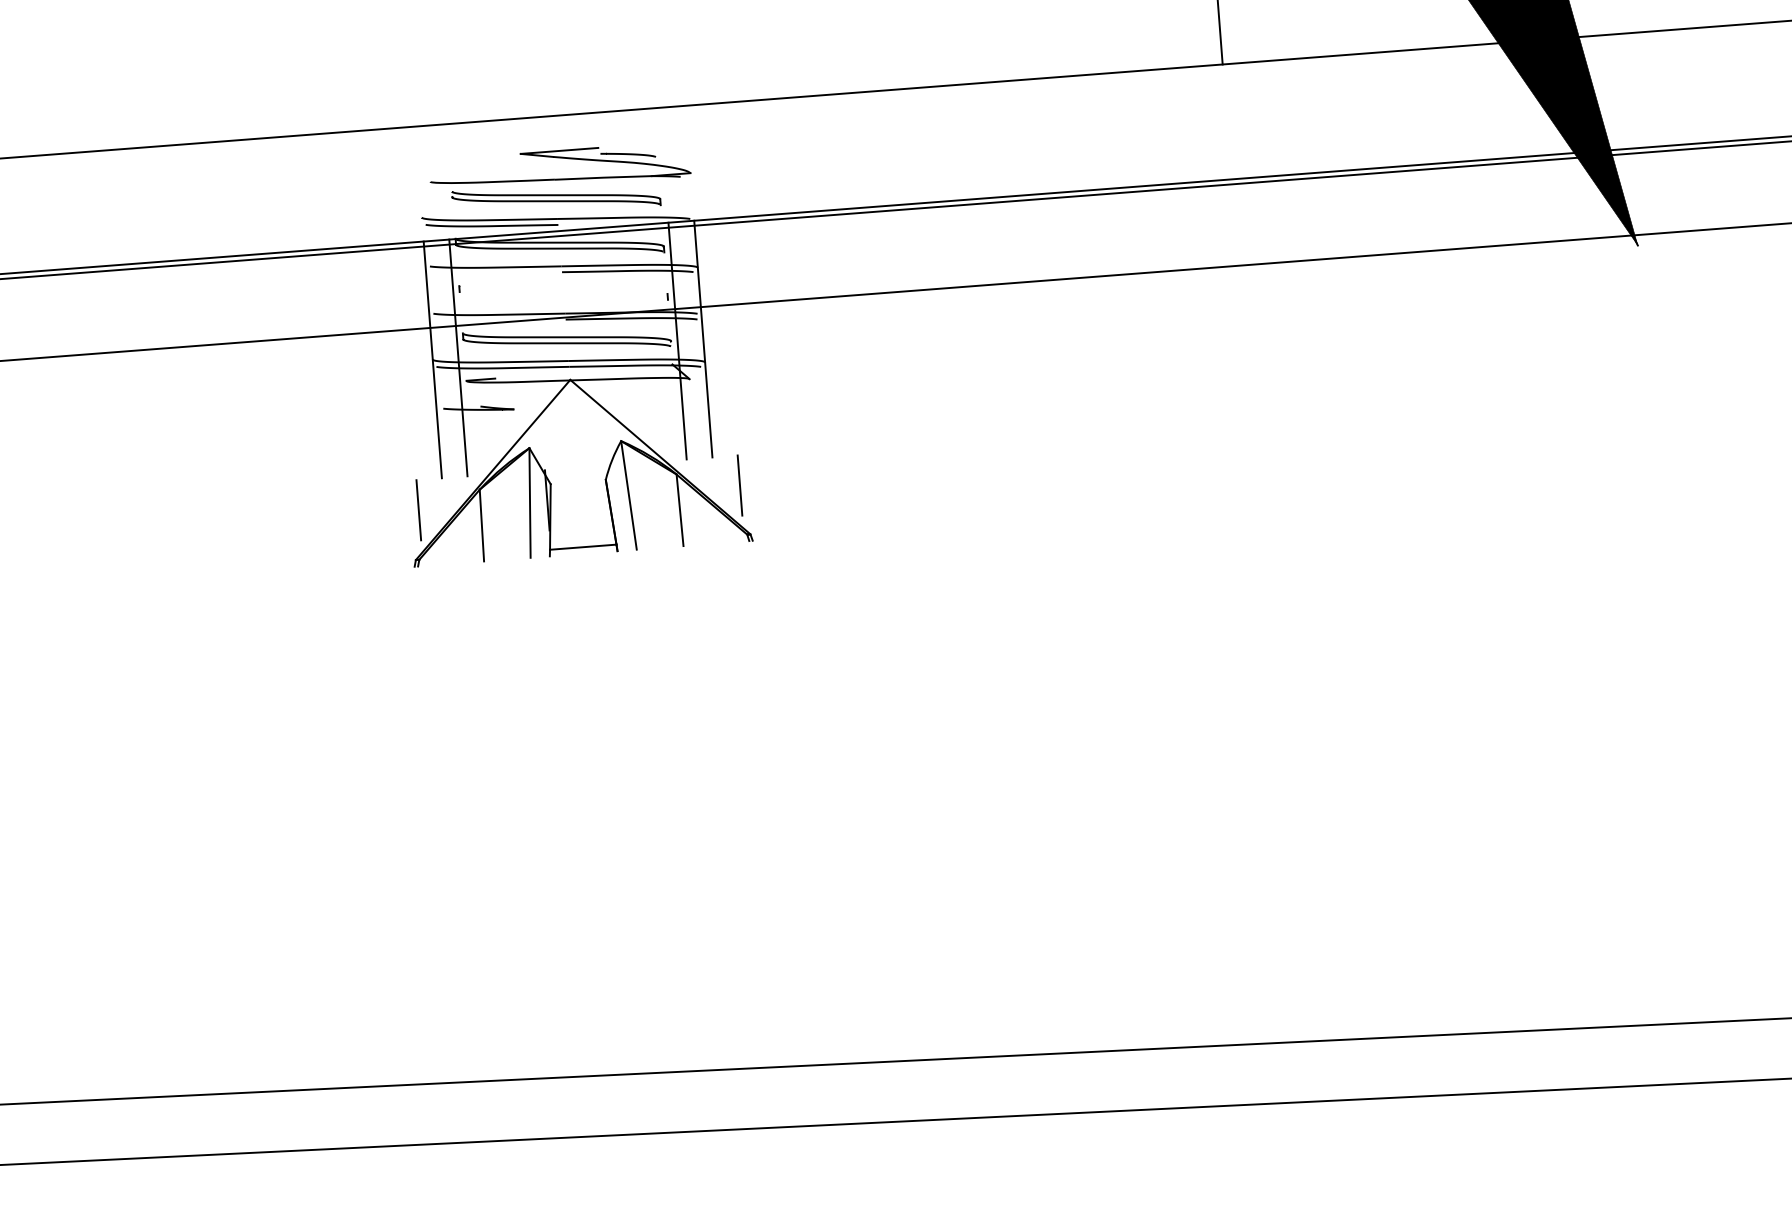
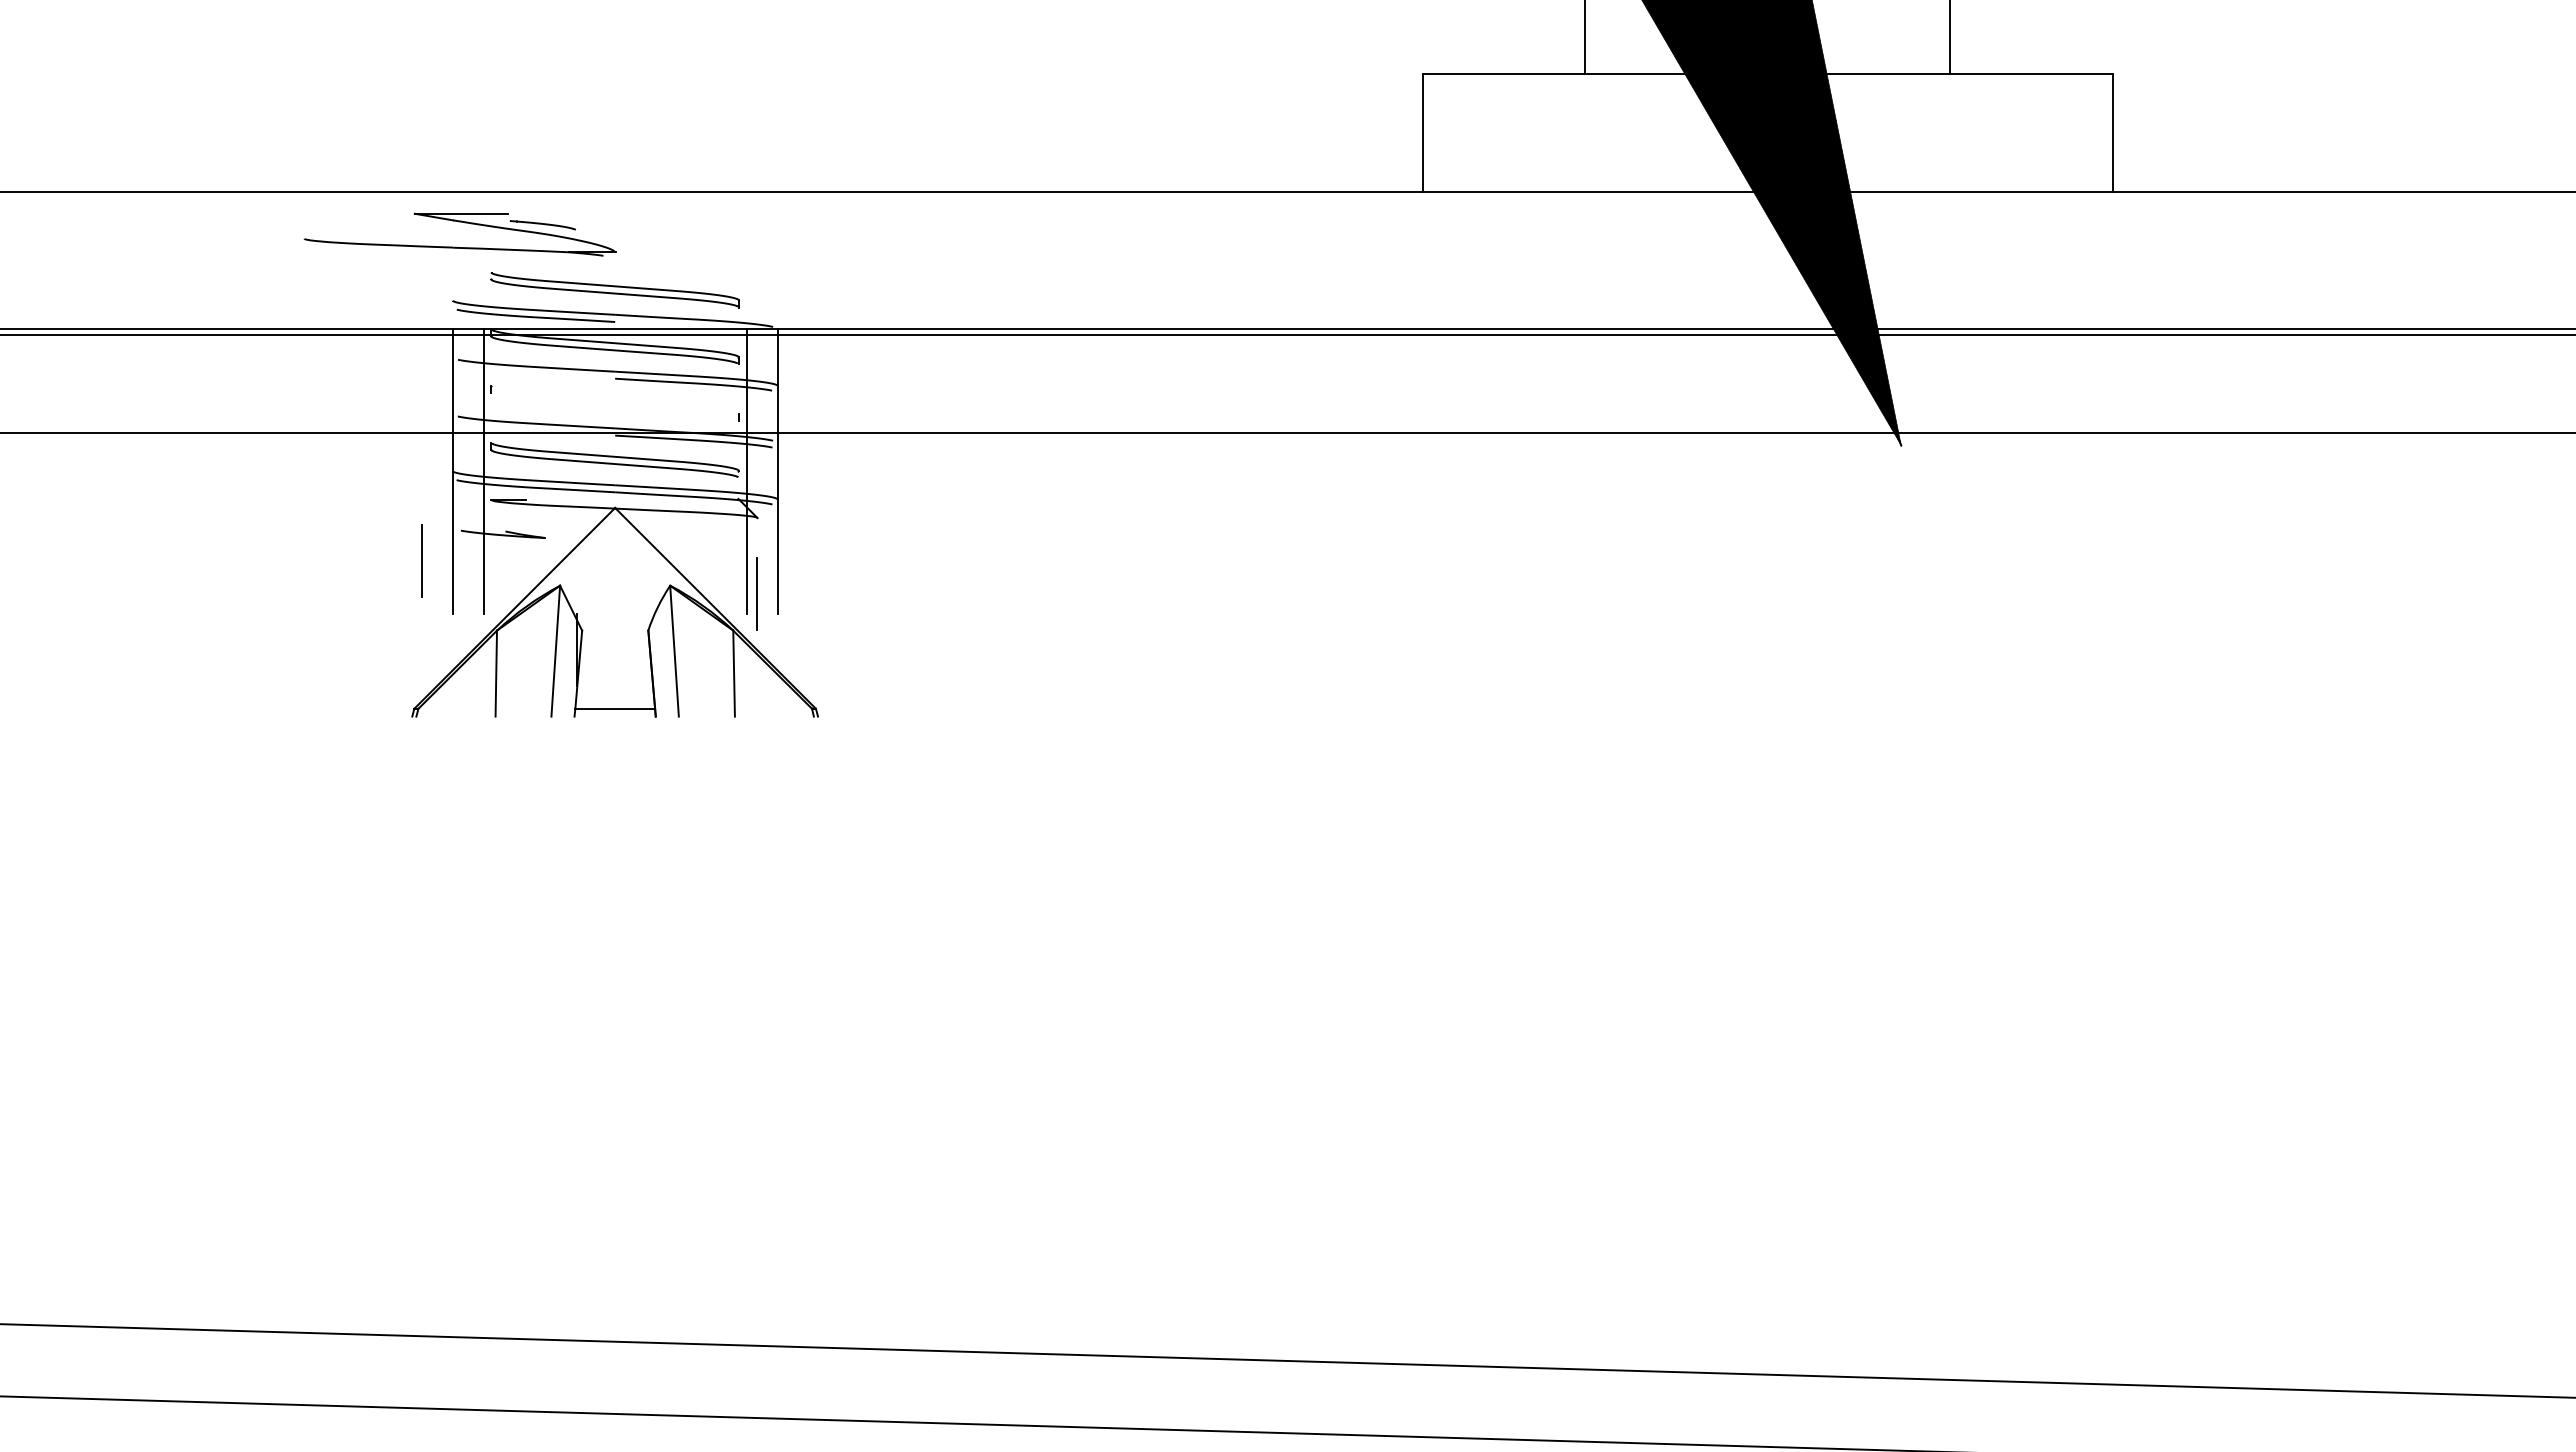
part: (558, 158) -> (459, 222), moved
line: (739, 485) -> (756, 593), moved
line: (418, 510) -> (421, 560), moved

